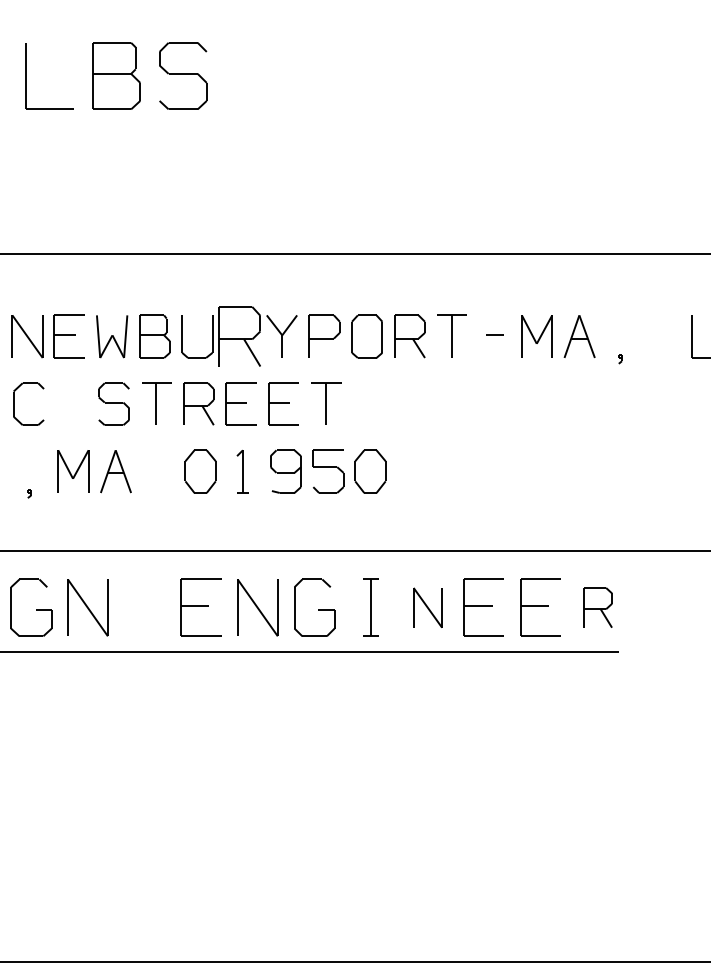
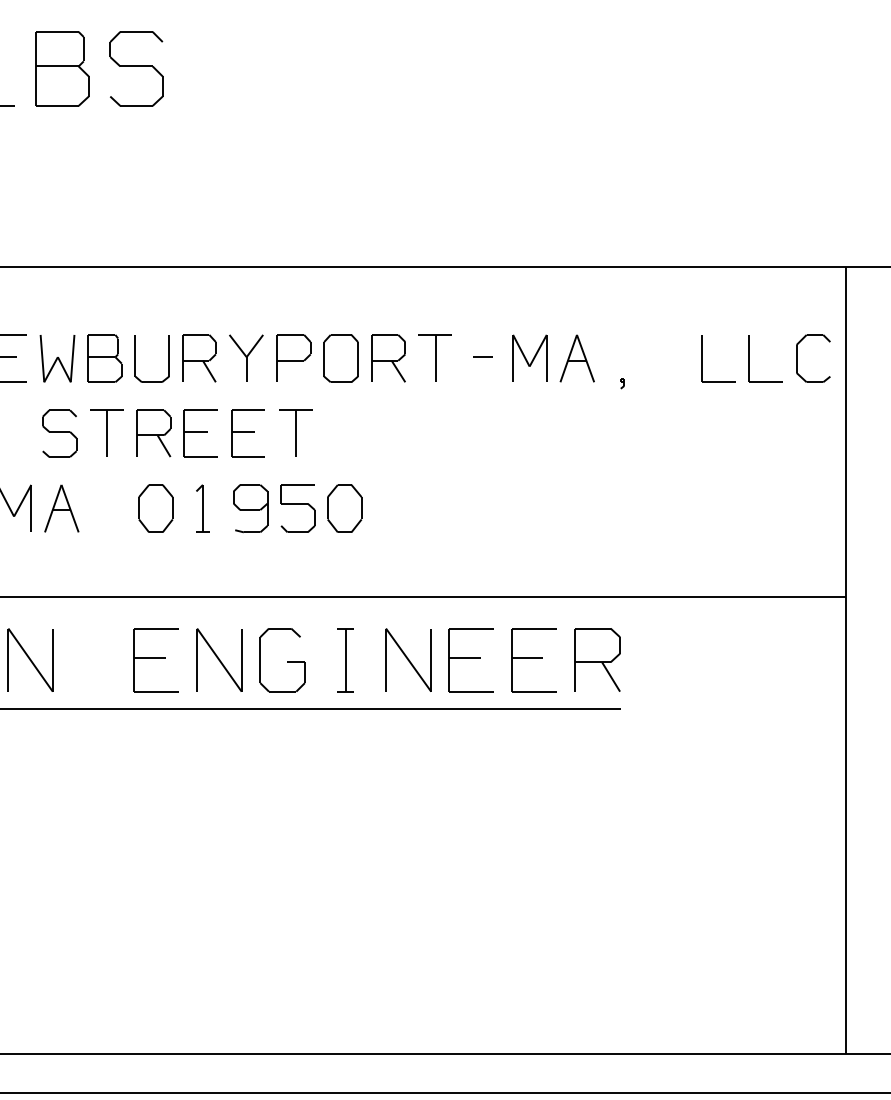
part: (239, 336) -> (199, 358), size x0.71
part: (427, 607) -> (408, 659), size x1.43
part: (597, 607) -> (597, 659), size x1.43

